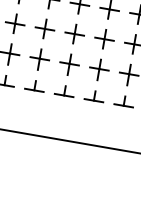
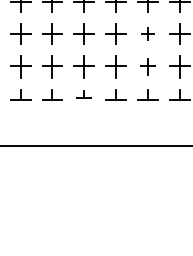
part: (104, 38) -> (147, 33), size x0.6
part: (99, 69) -> (147, 66), size x0.7
part: (34, 85) -> (83, 94), size x0.7

